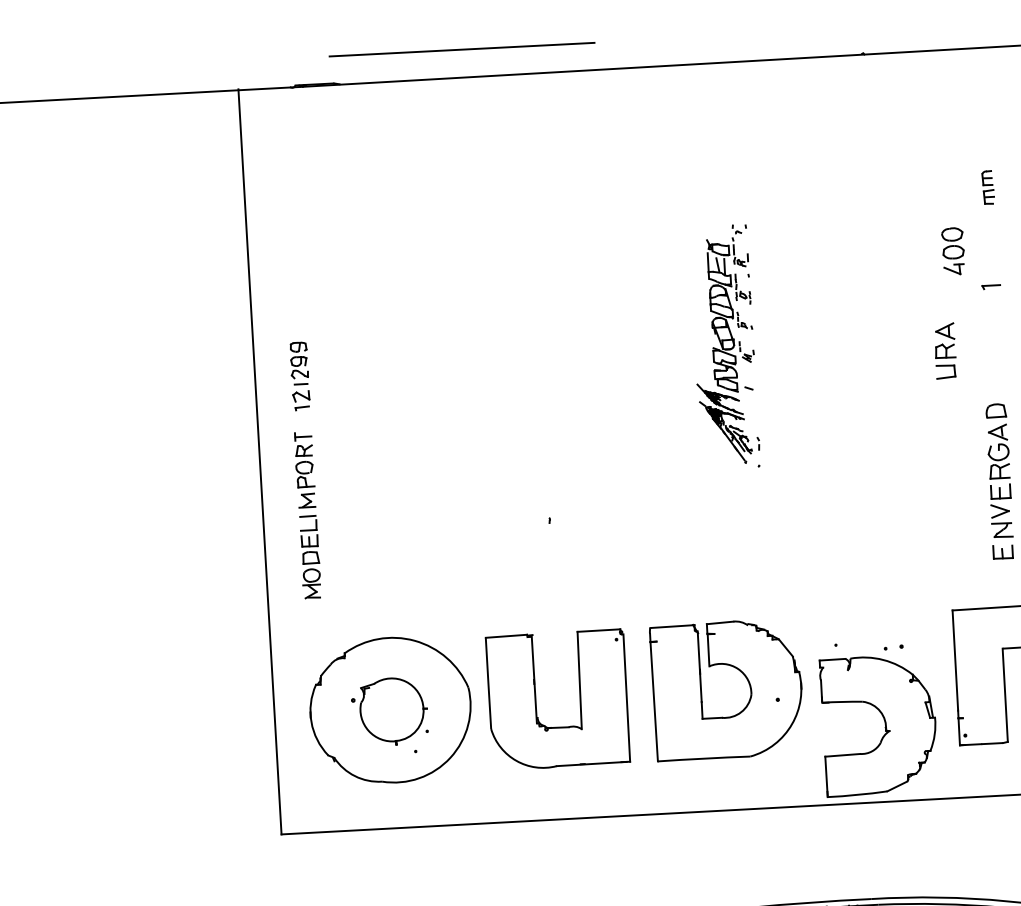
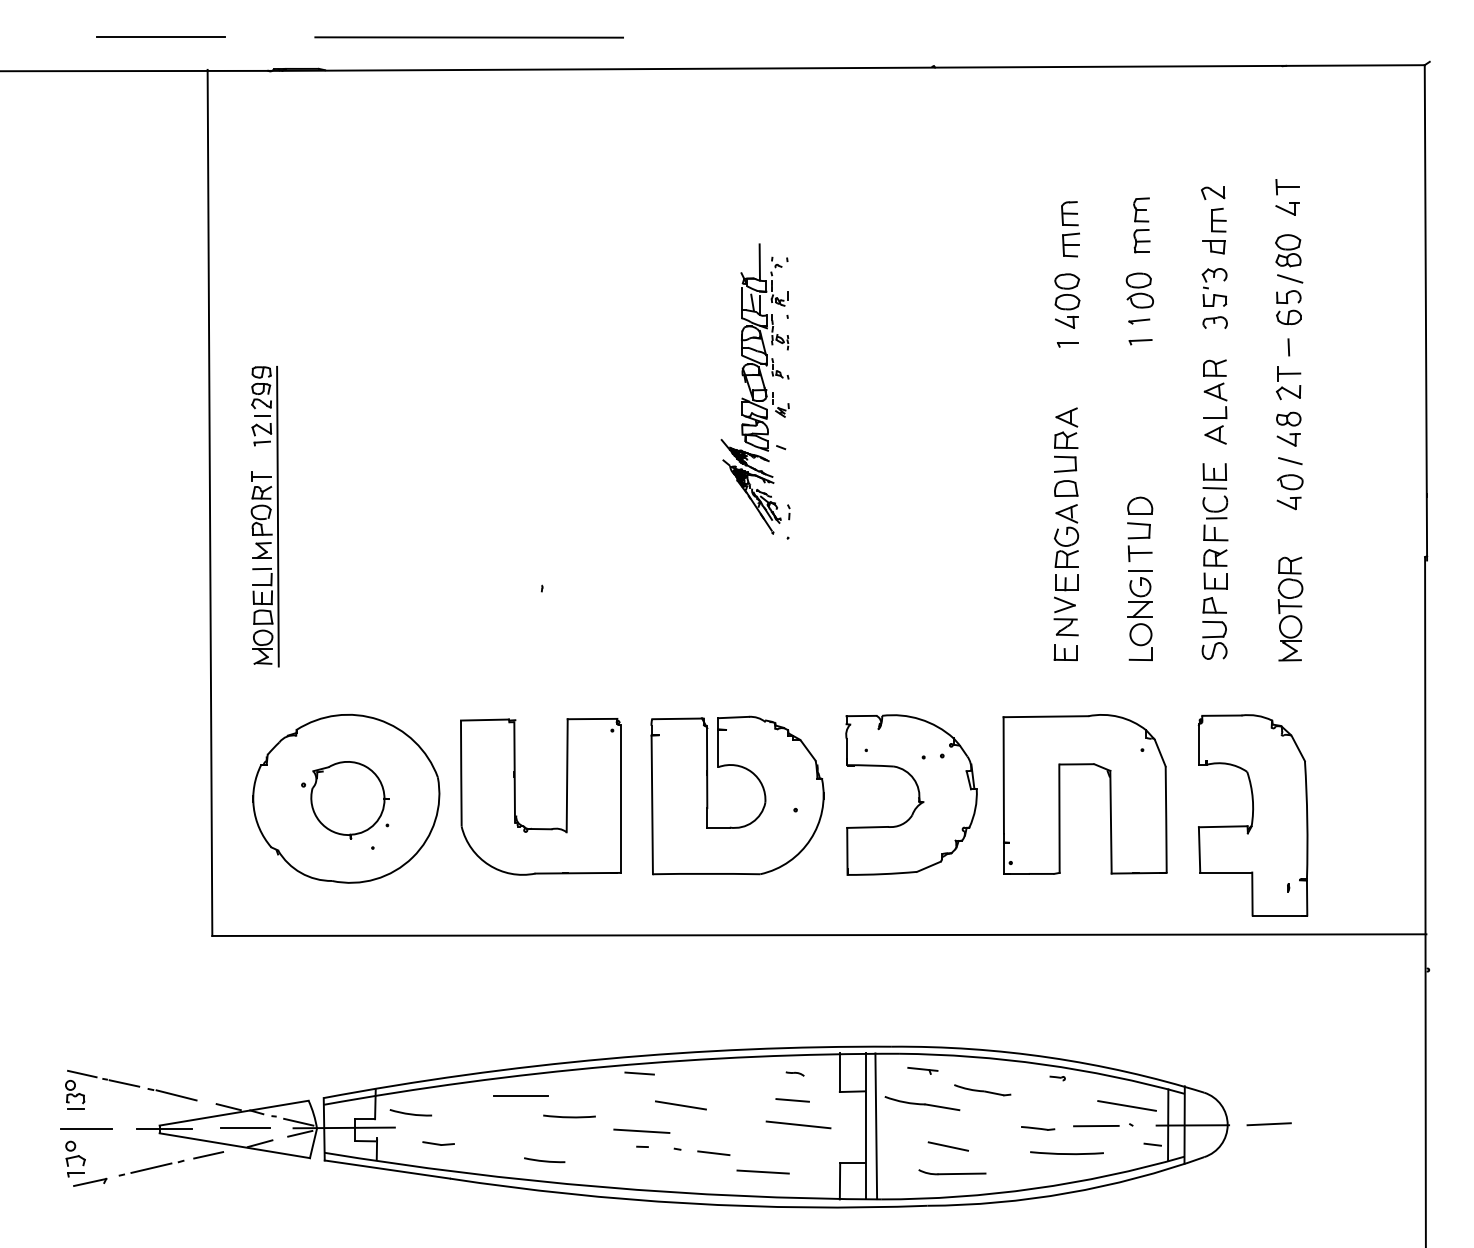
line: (196, 63) -> (160, 37), added
part: (988, 187) -> (1070, 229), size x1.43
line: (722, 230) -> (759, 262), added
part: (953, 250) -> (1067, 300), moved
part: (945, 350) -> (1066, 439), moved
line: (318, 470) -> (277, 516), added
part: (885, 724) -> (918, 794), moved

